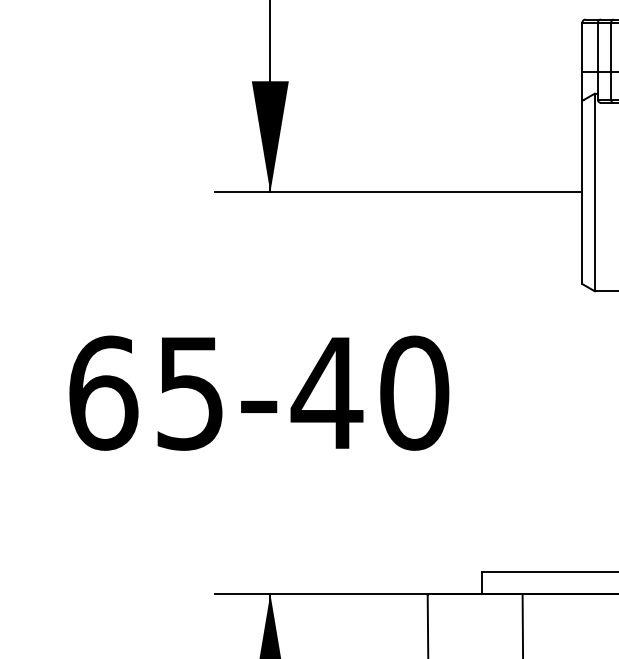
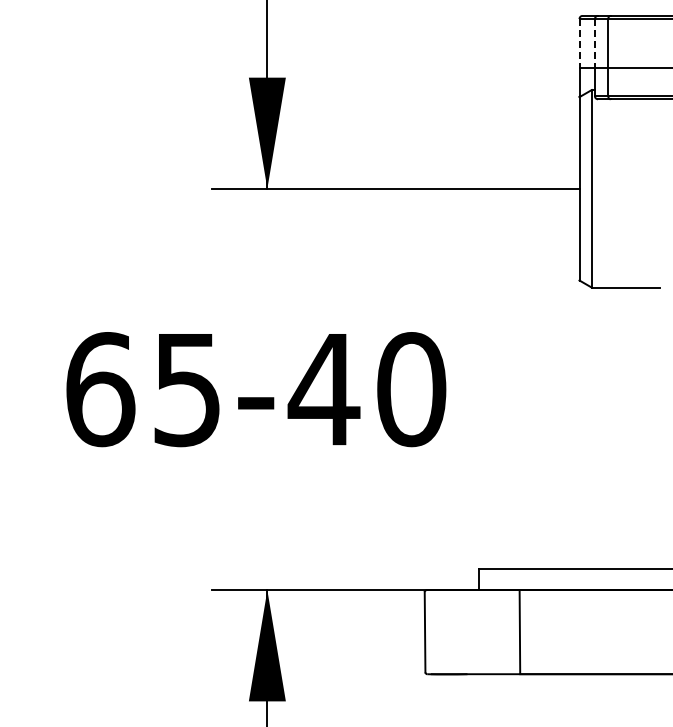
line: (582, 47) -> (579, 43), solid -> dashed
line: (597, 47) -> (594, 43), solid -> dashed

